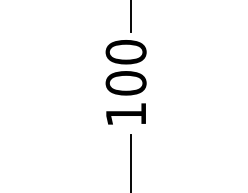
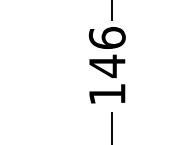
text: (125, 67) -> (106, 51), 100 -> 146

